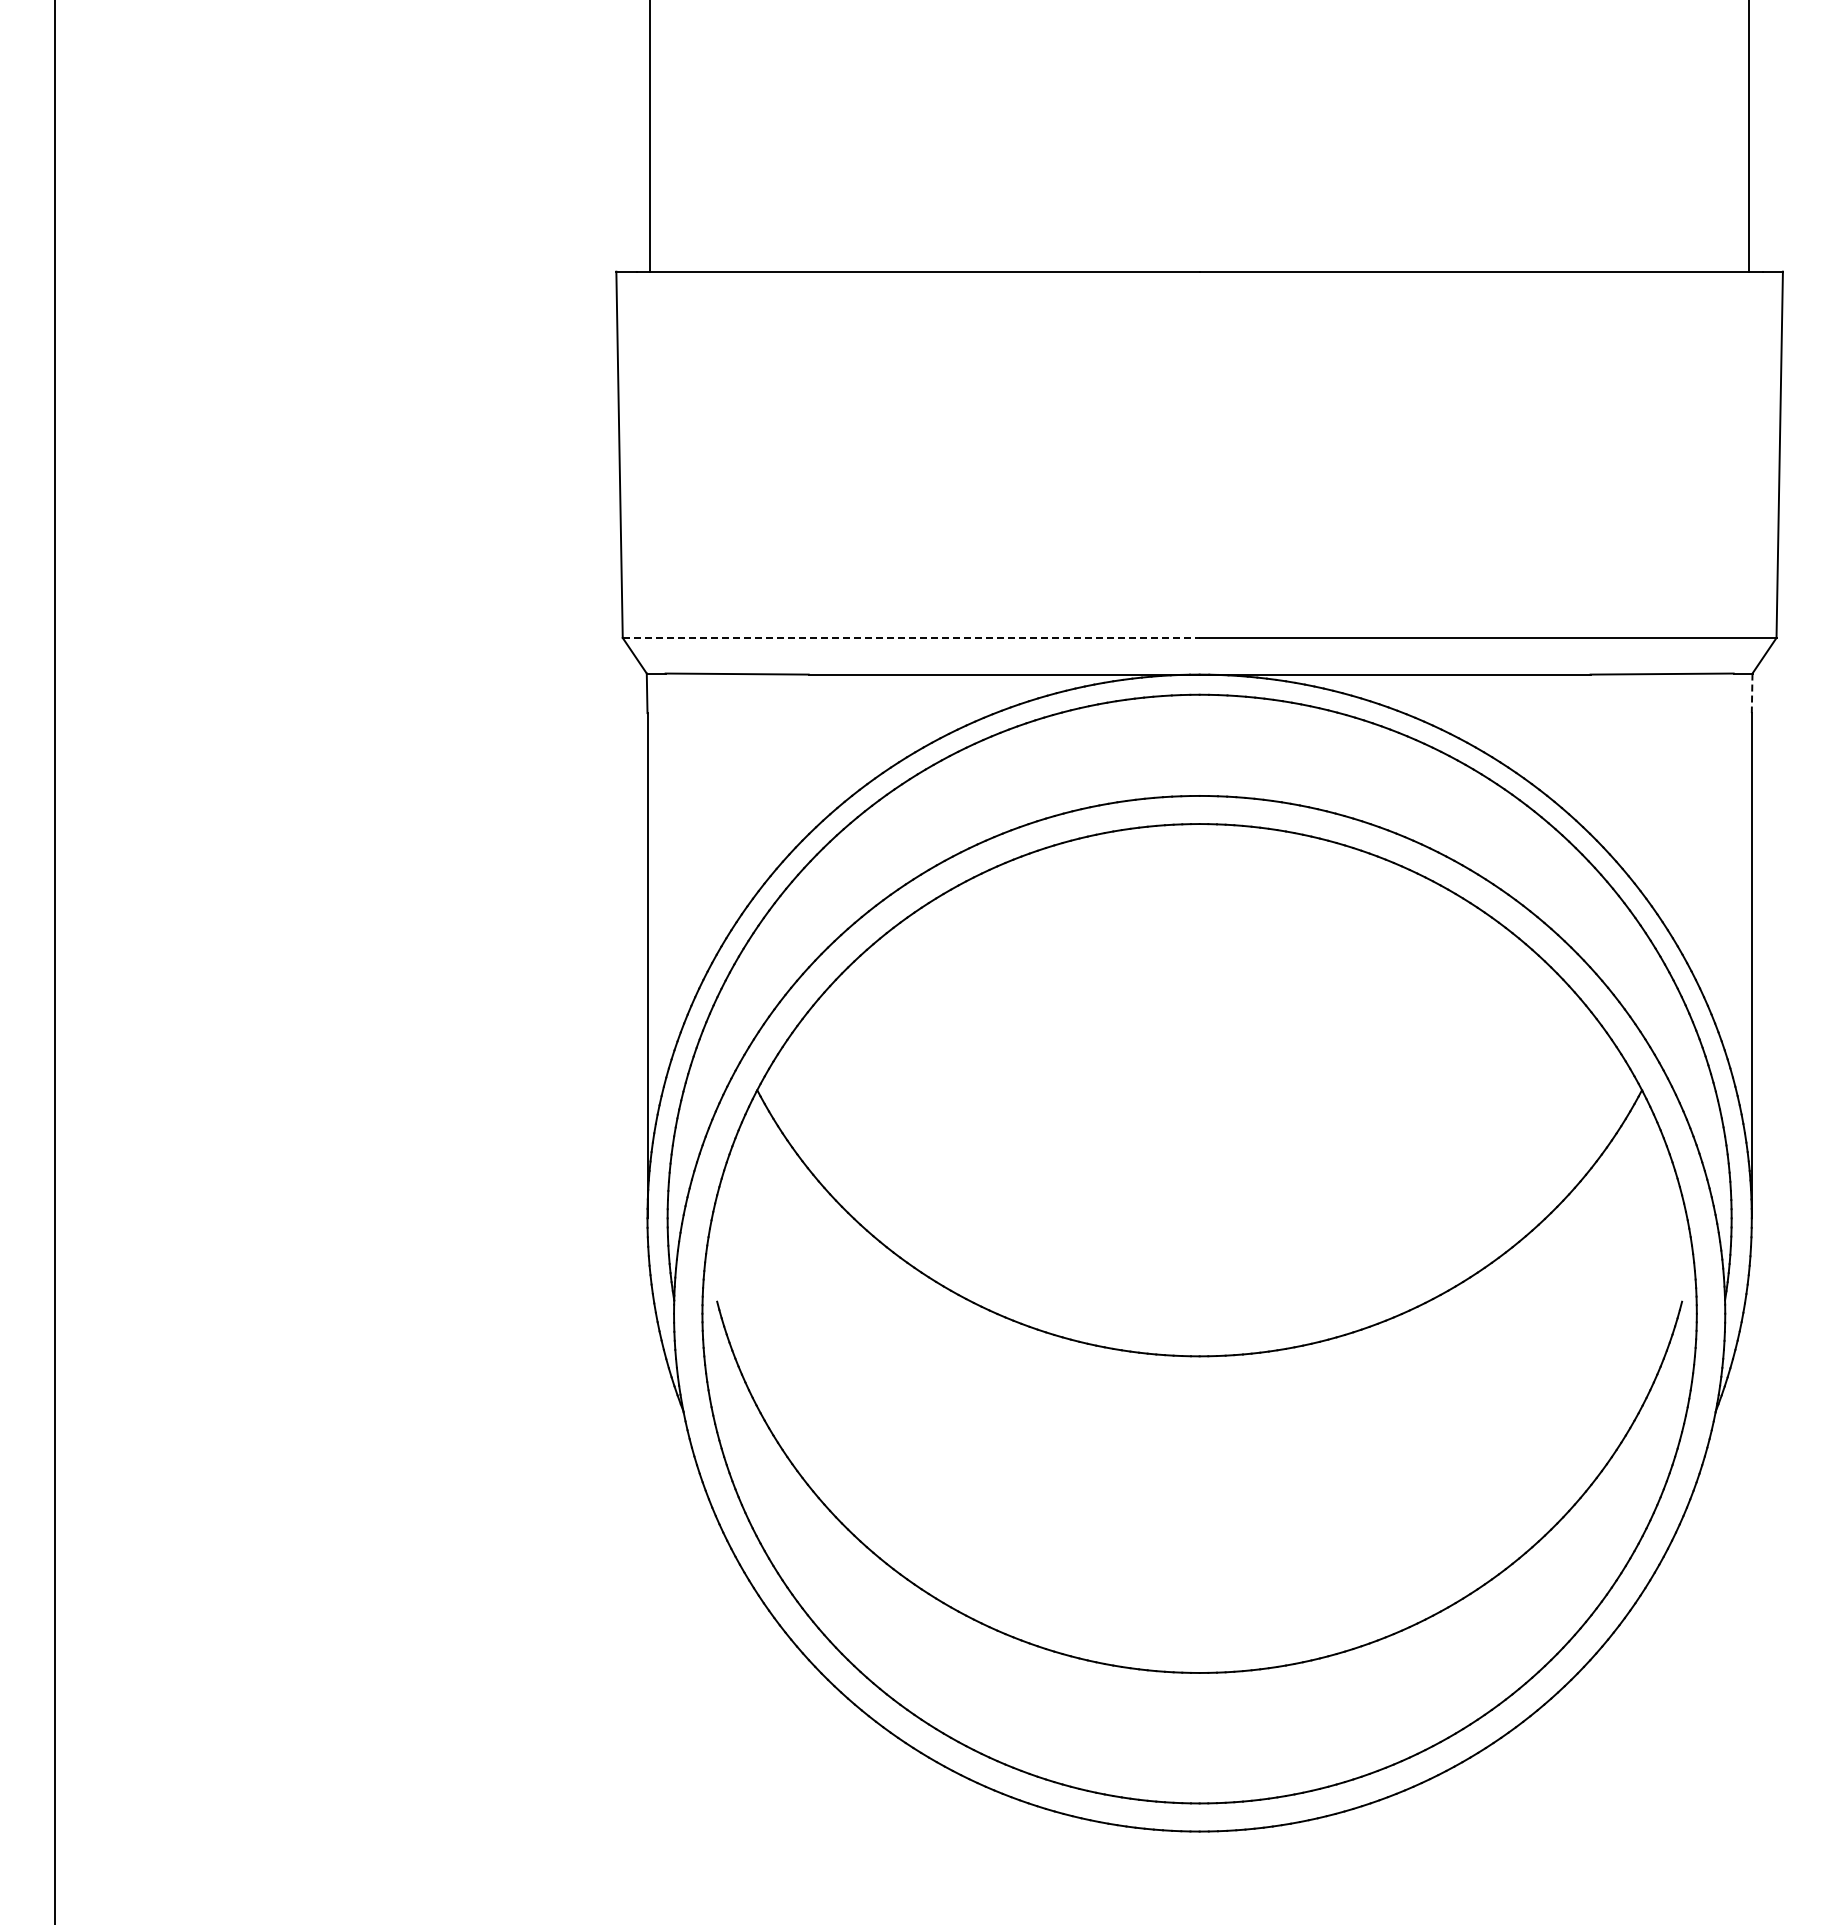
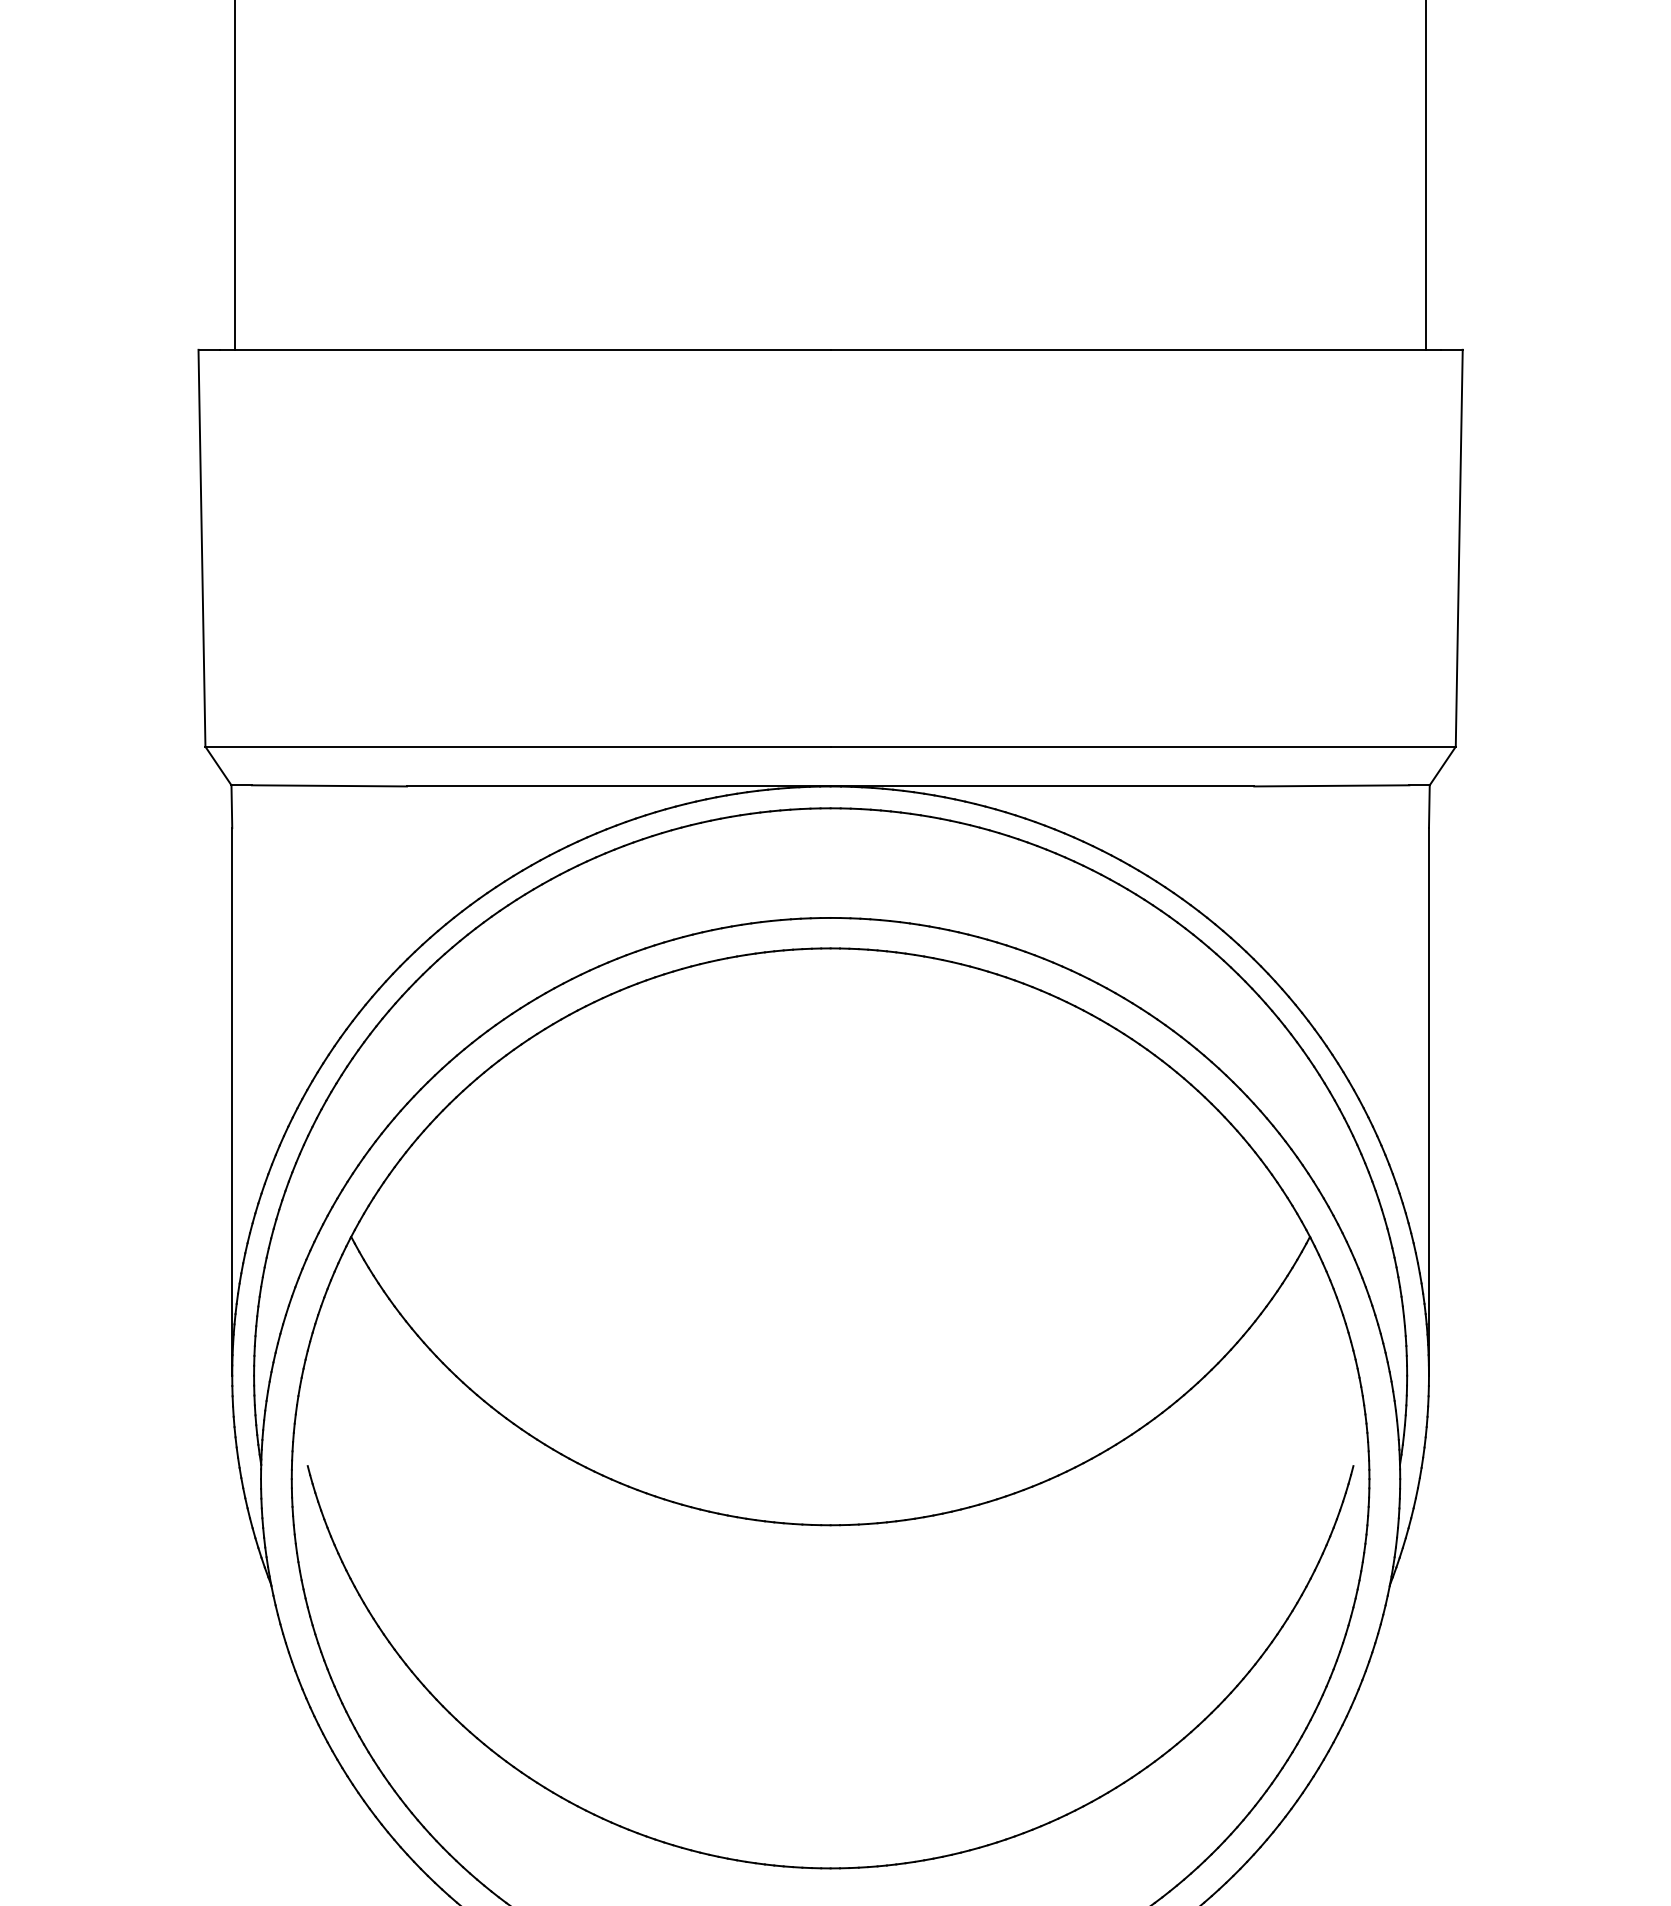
line: (911, 637) -> (518, 746), dashed -> solid
line: (1752, 693) -> (1429, 806), dashed -> solid

